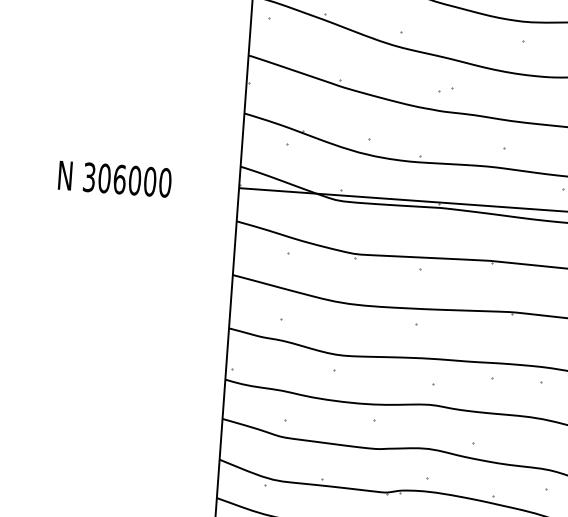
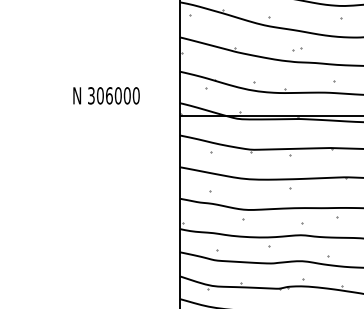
text: (114, 178) -> (106, 95), moved

